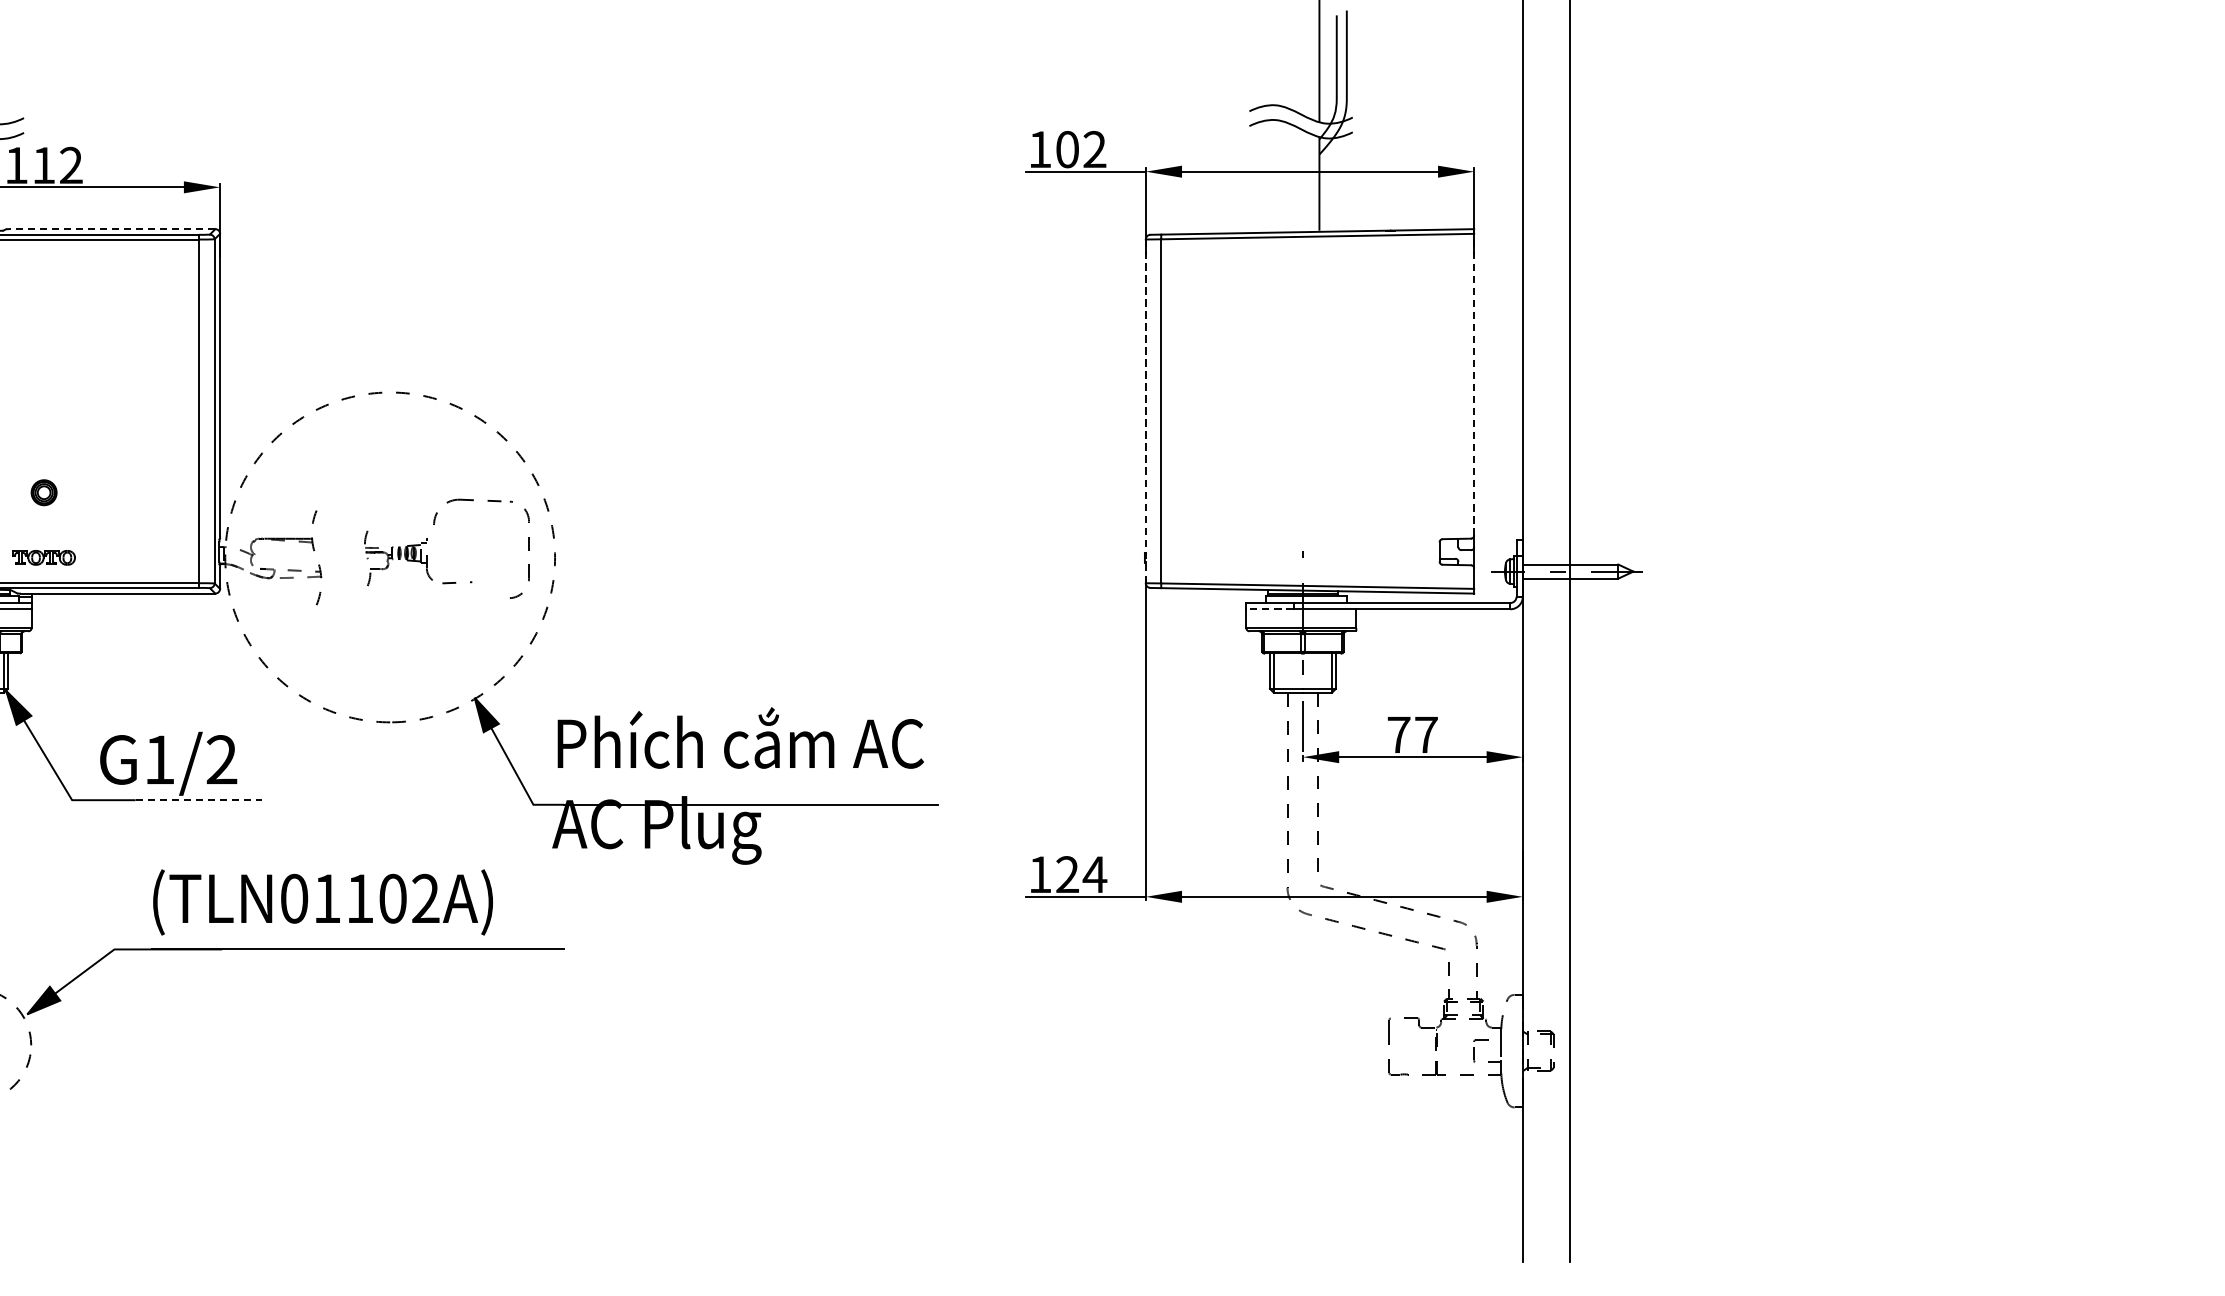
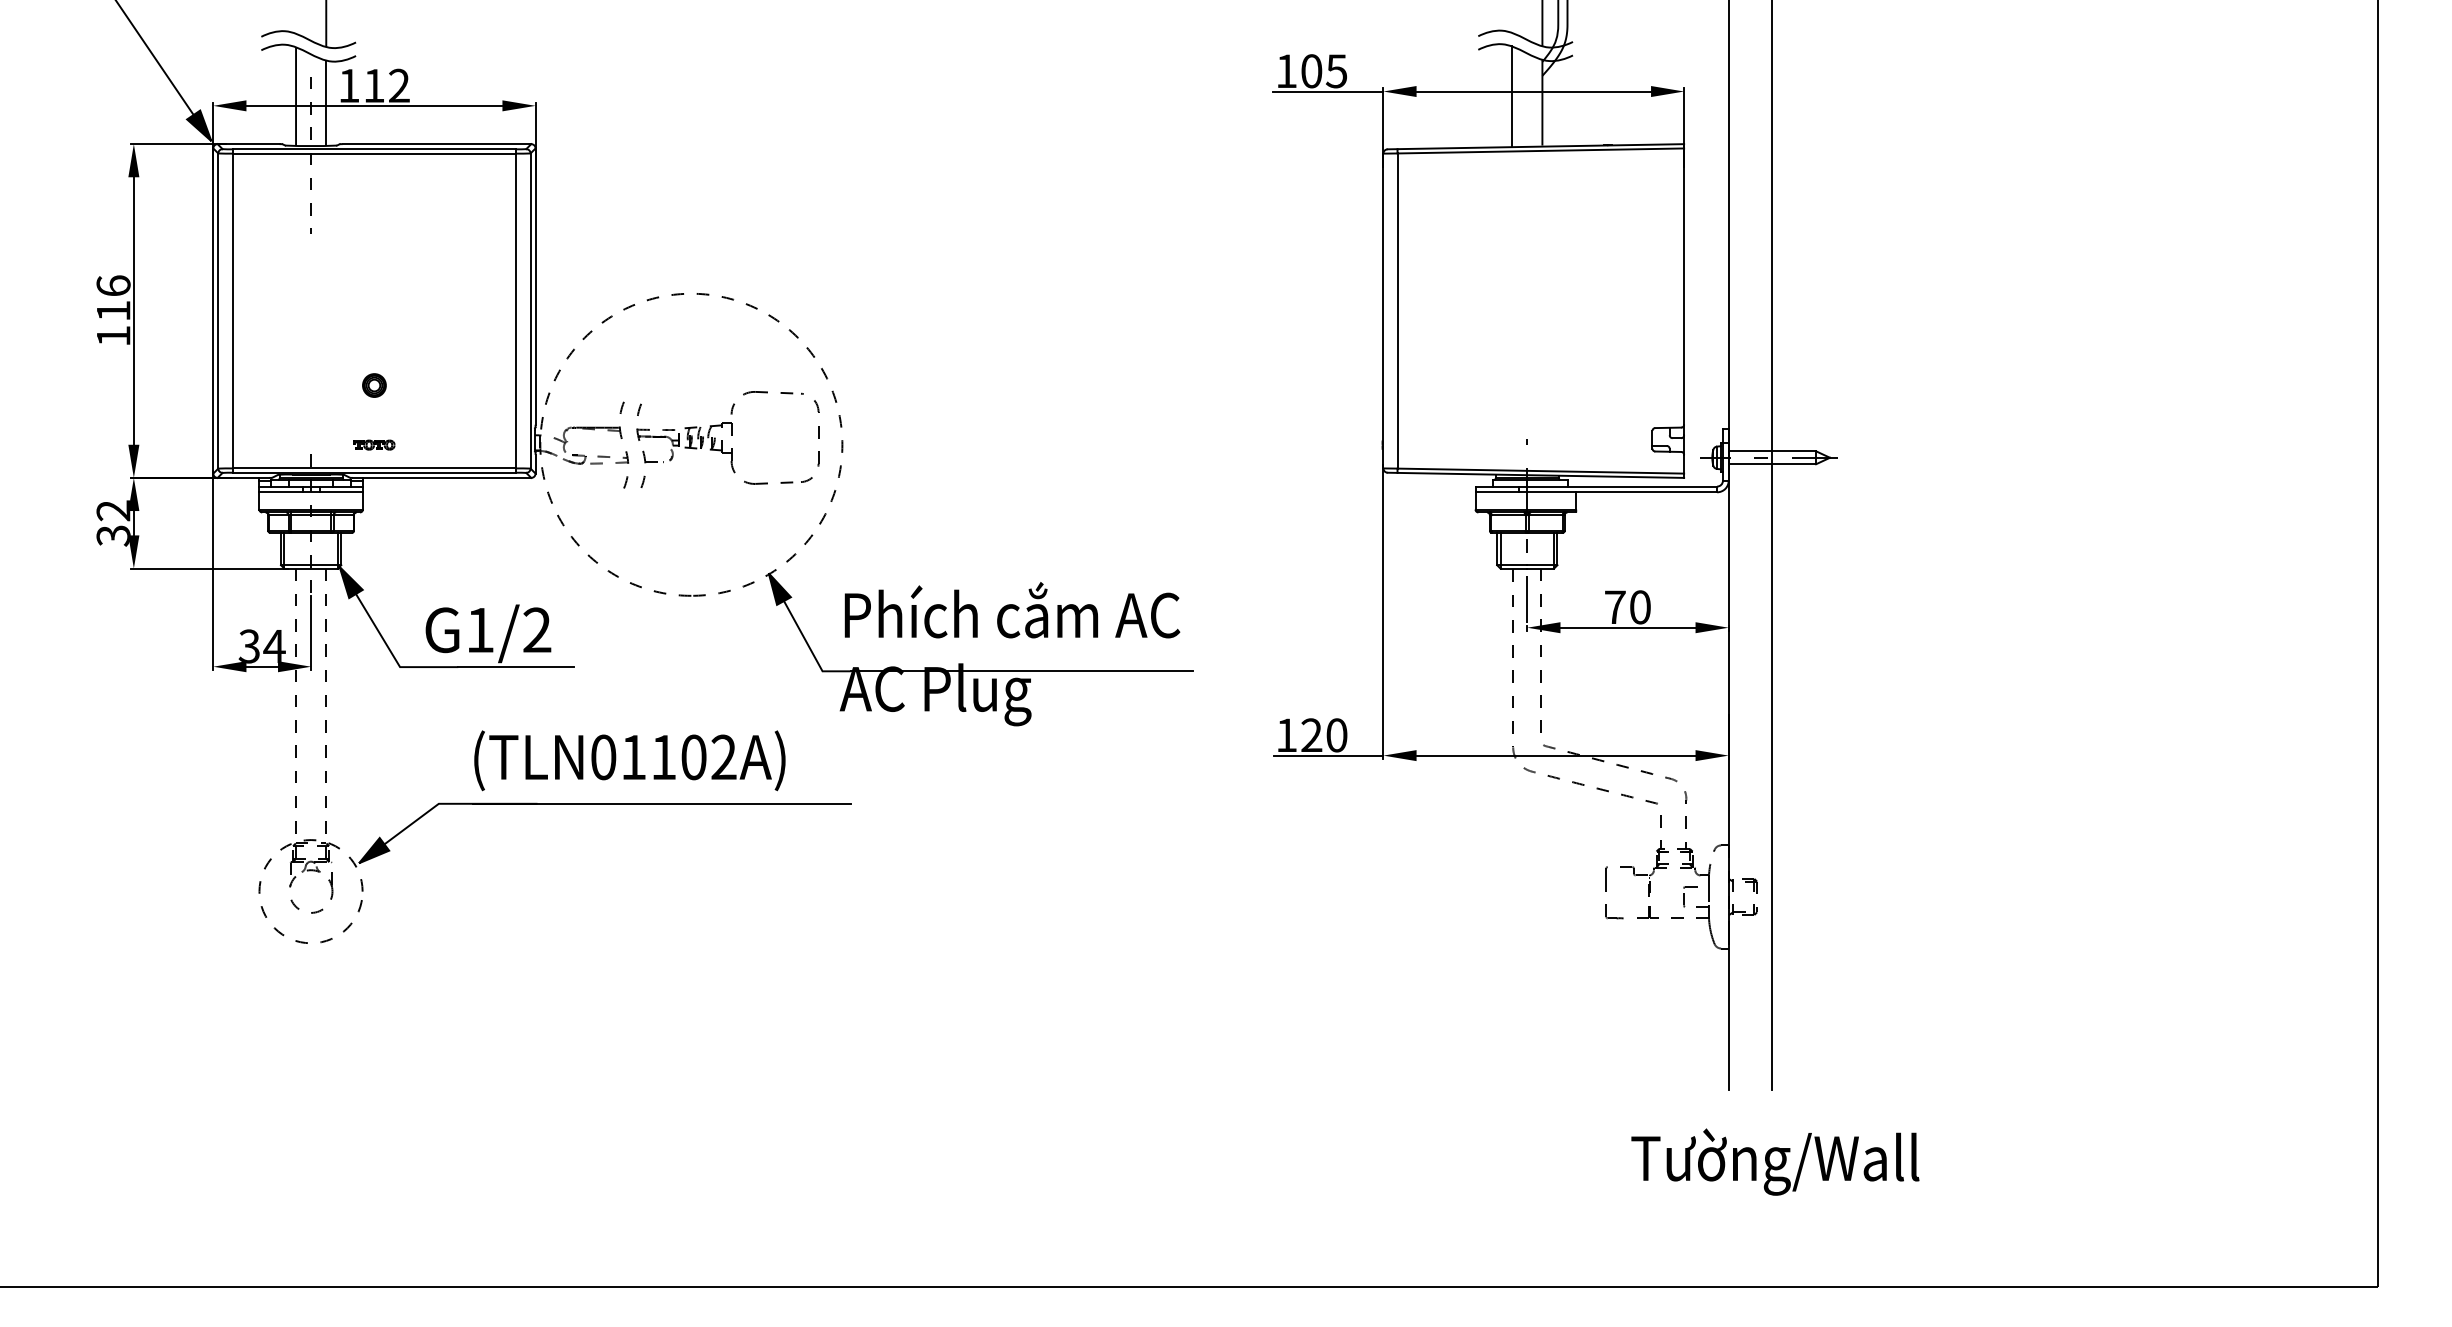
text: (1094, 149) -> (1336, 71), 102 -> 105
line: (1286, 176) -> (1512, 95), added
line: (111, 229) -> (436, 144), dashed -> solid
line: (1474, 384) -> (1684, 286), dashed -> solid
line: (1145, 410) -> (1383, 310), dashed -> solid
part: (44, 557) -> (374, 444), size x0.71
part: (415, 558) -> (714, 445), size x1.67
line: (1270, 609) -> (1497, 492), dashed -> solid
text: (1426, 735) -> (1640, 607), 77 -> 70
line: (199, 800) -> (516, 667), dashed -> solid
text: (1094, 874) -> (1336, 735), 124 -> 120

